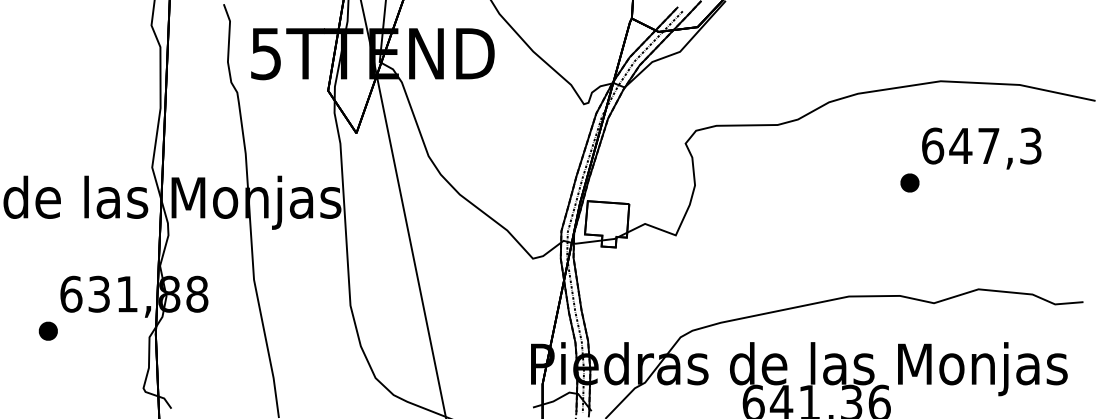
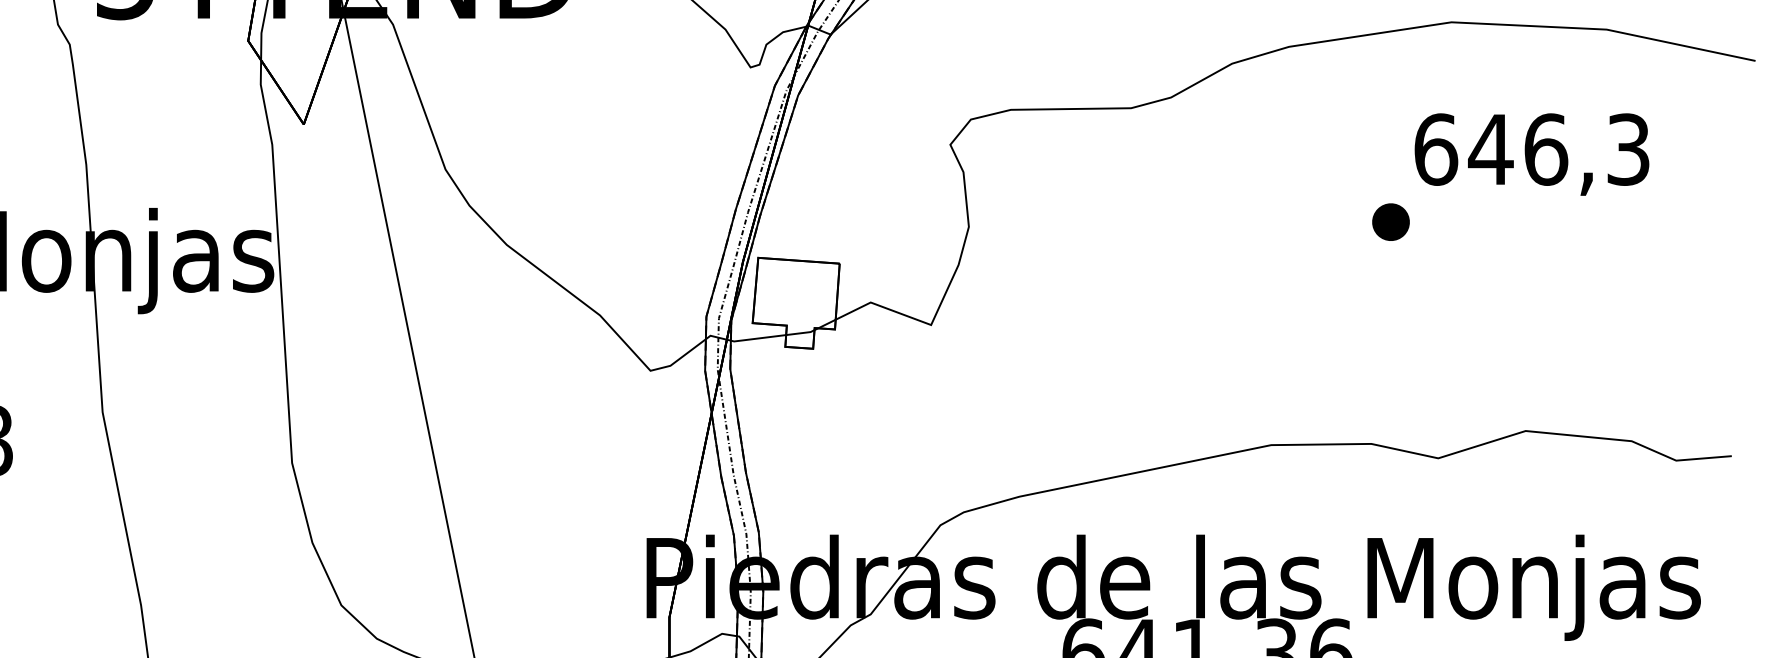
text: (989, 145) -> (1547, 148), 647,3 -> 646,3

